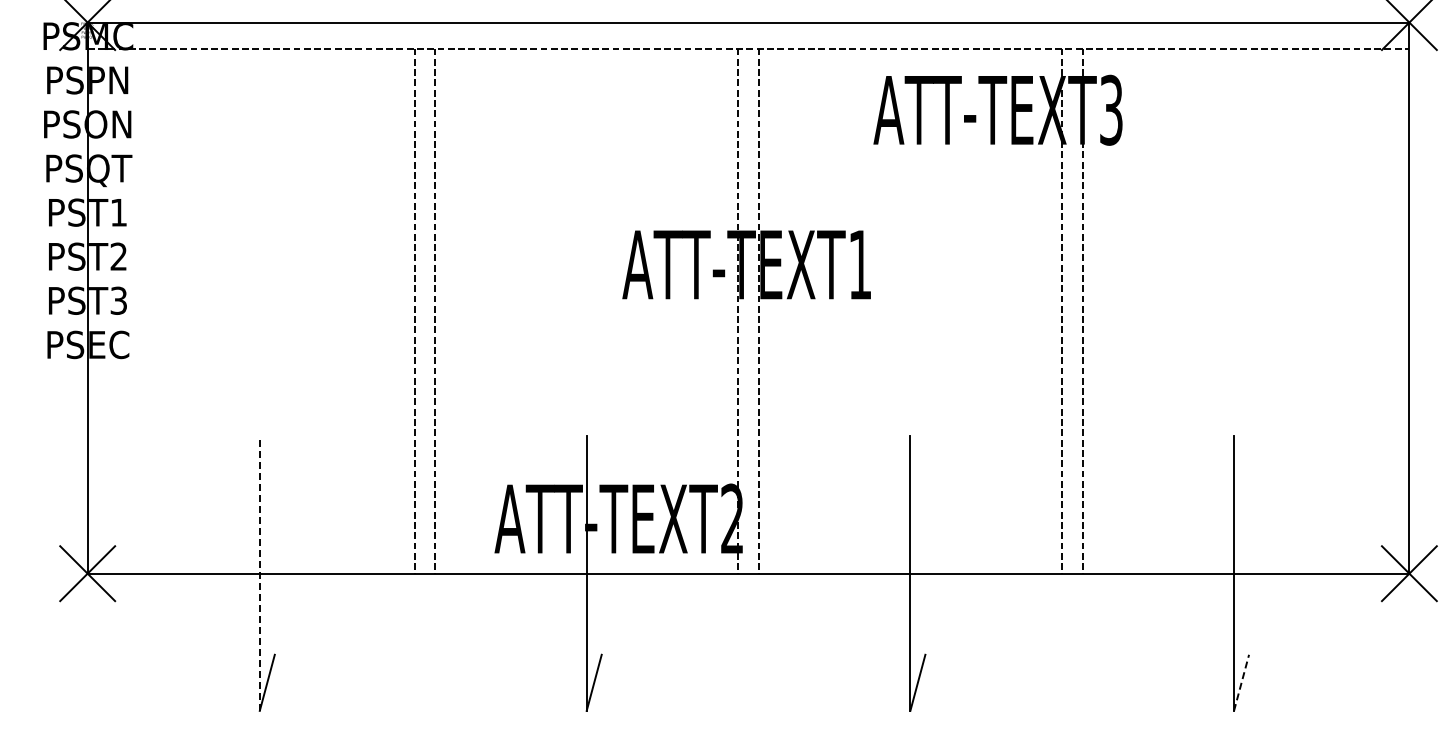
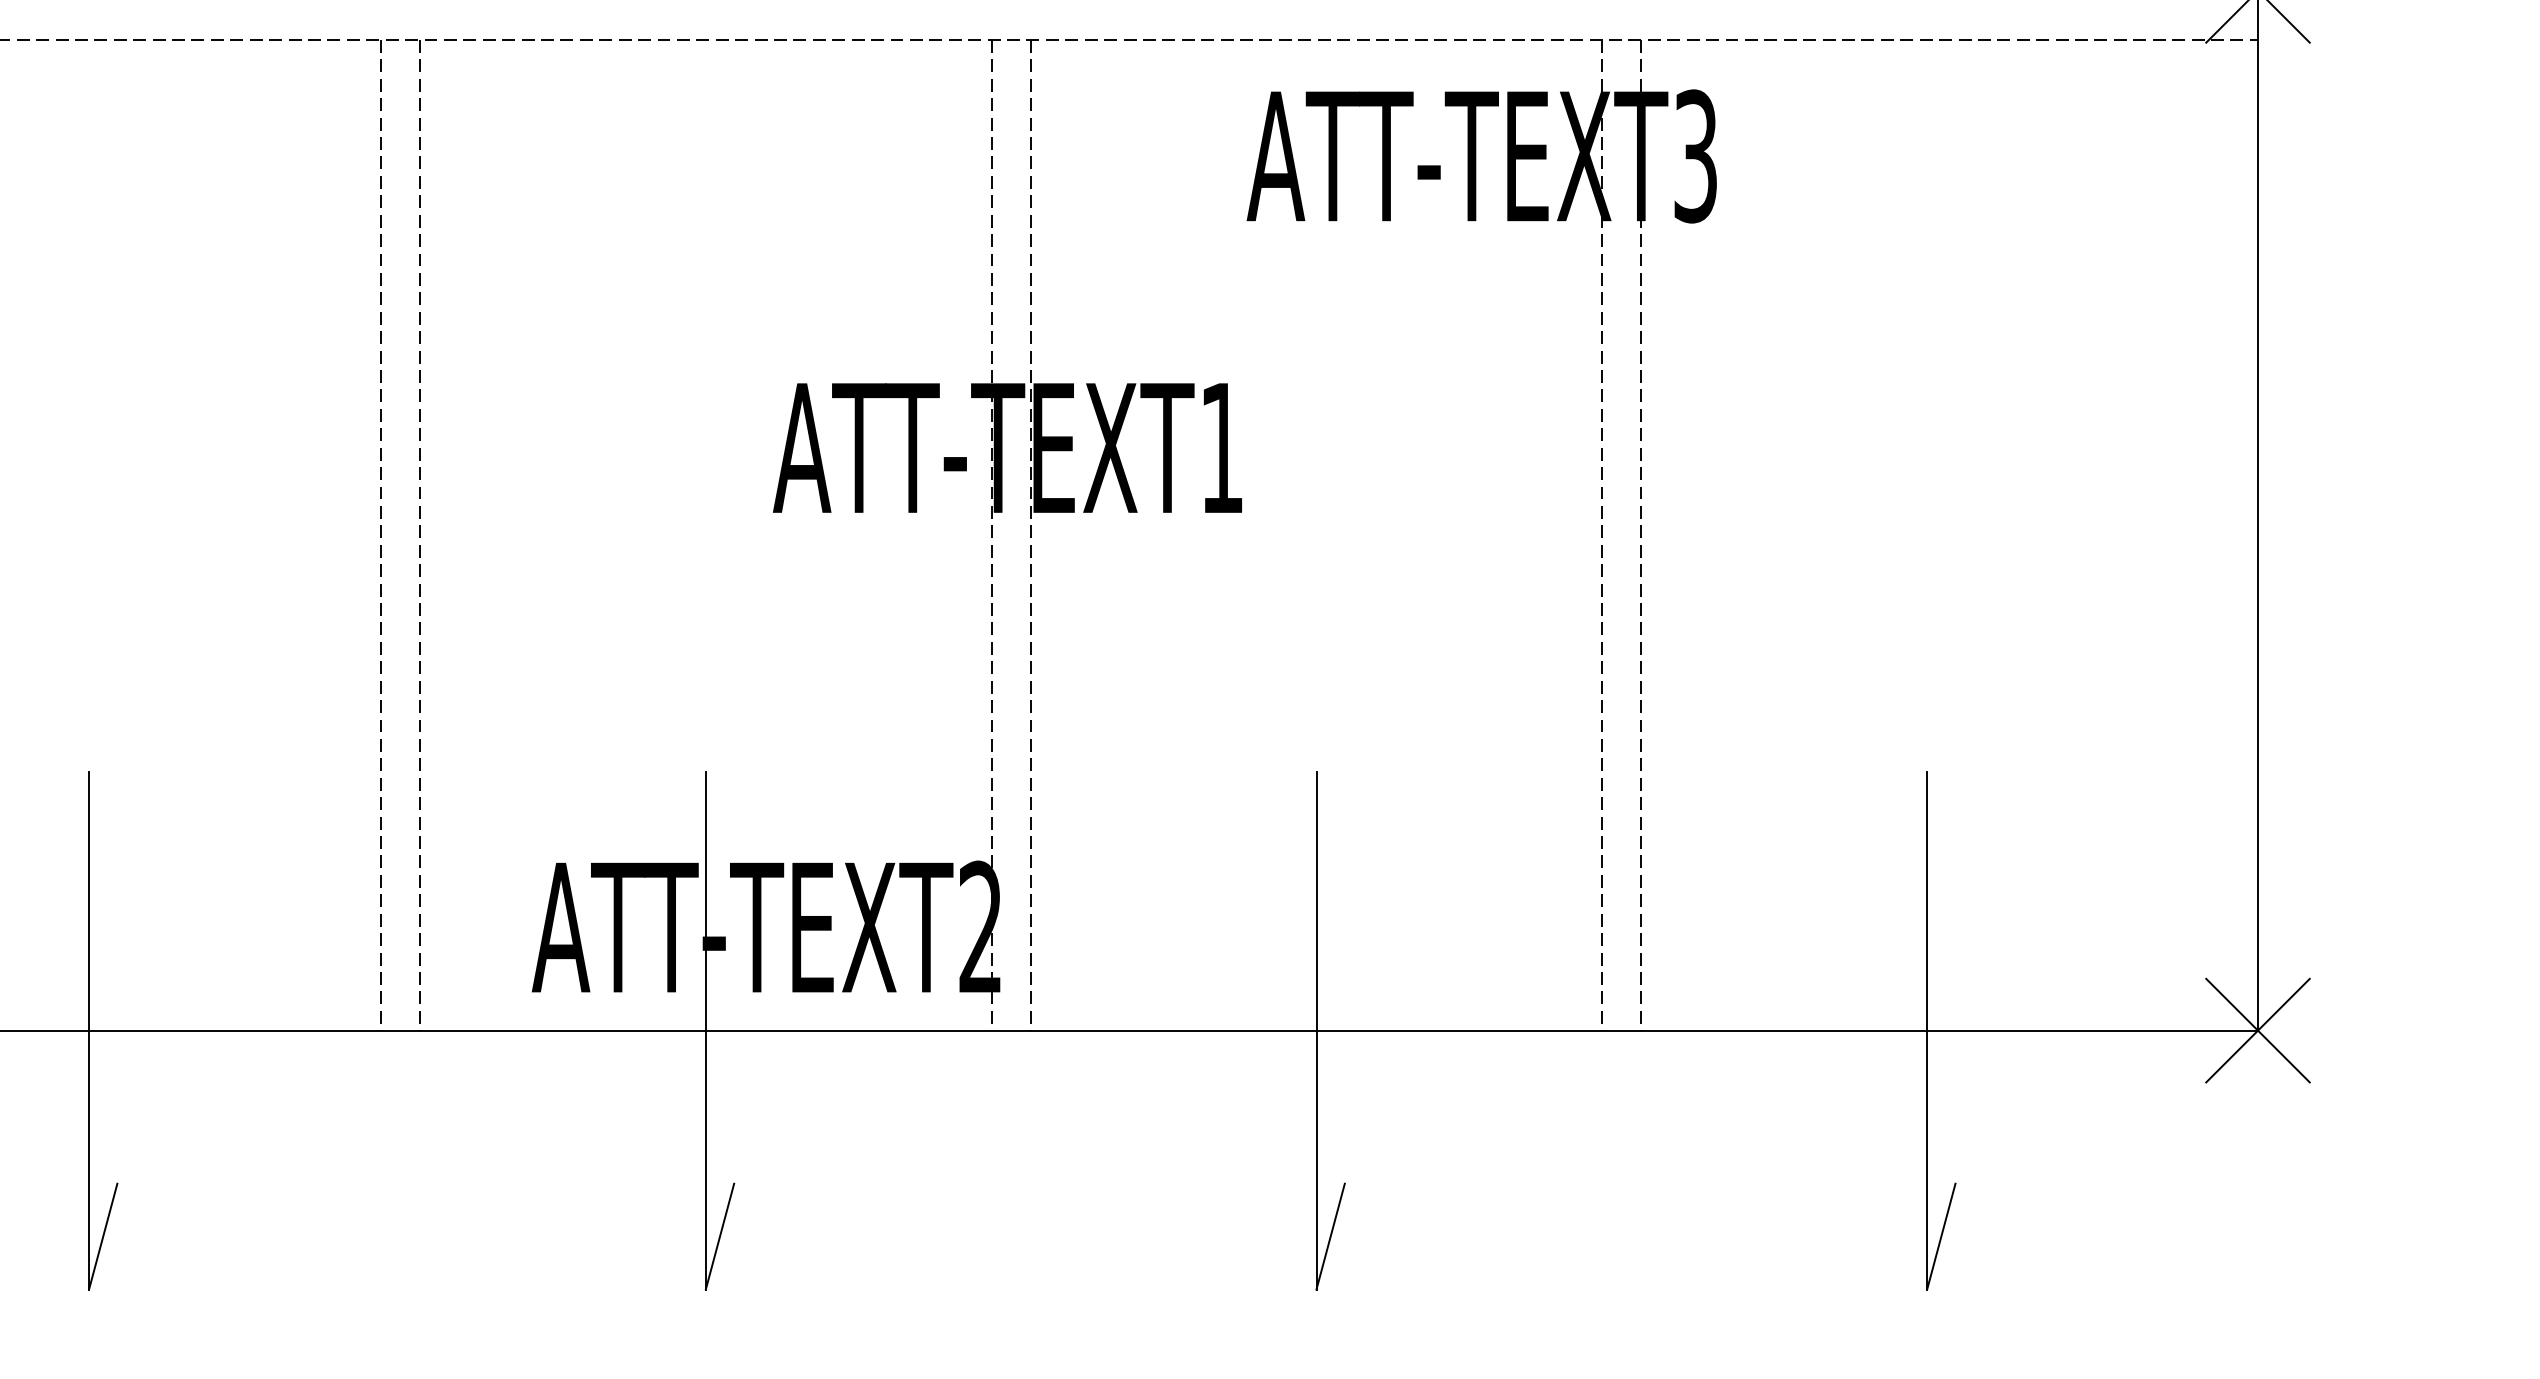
line: (259, 573) -> (88, 1030), dashed -> solid
line: (1241, 682) -> (1941, 1235), dashed -> solid

